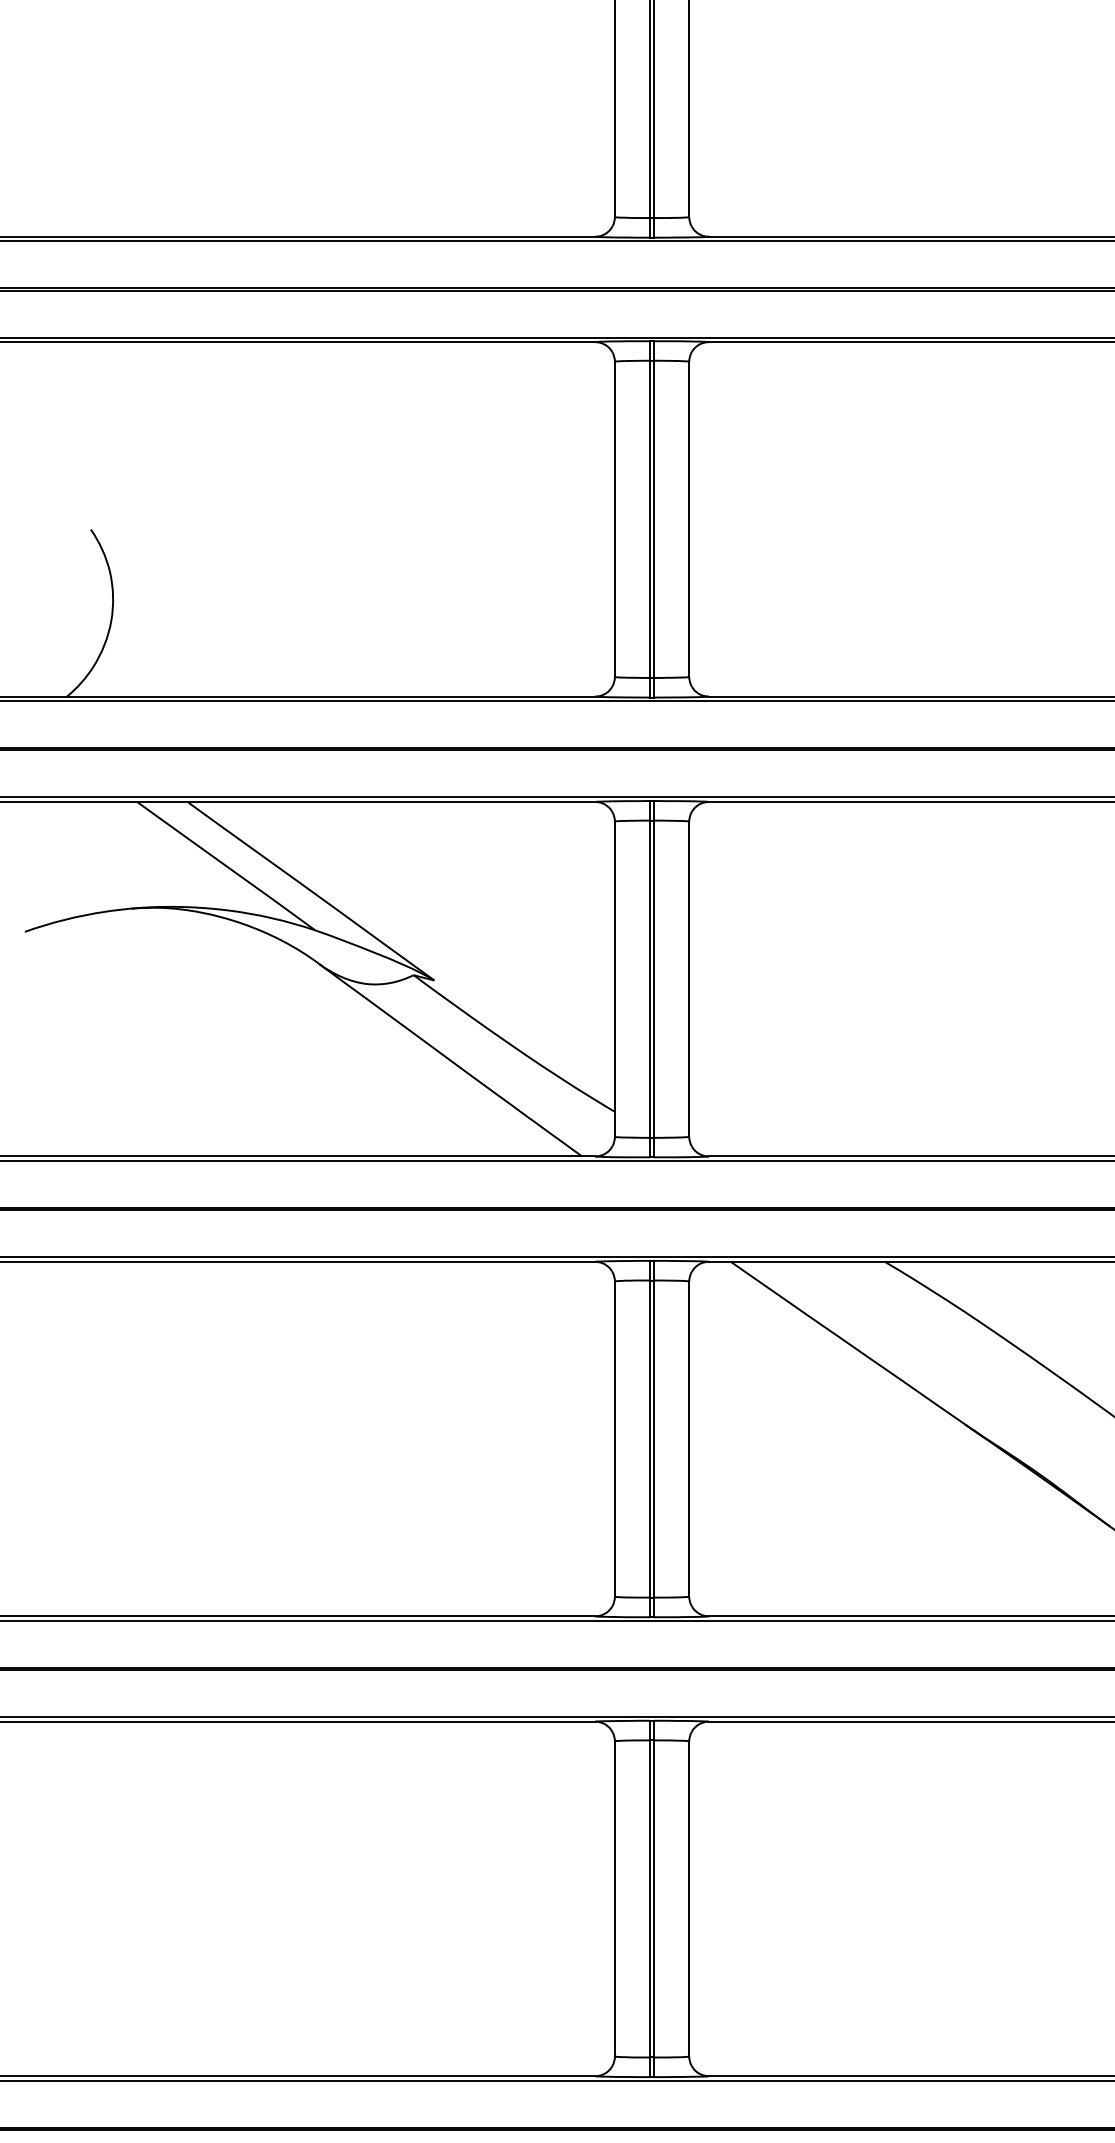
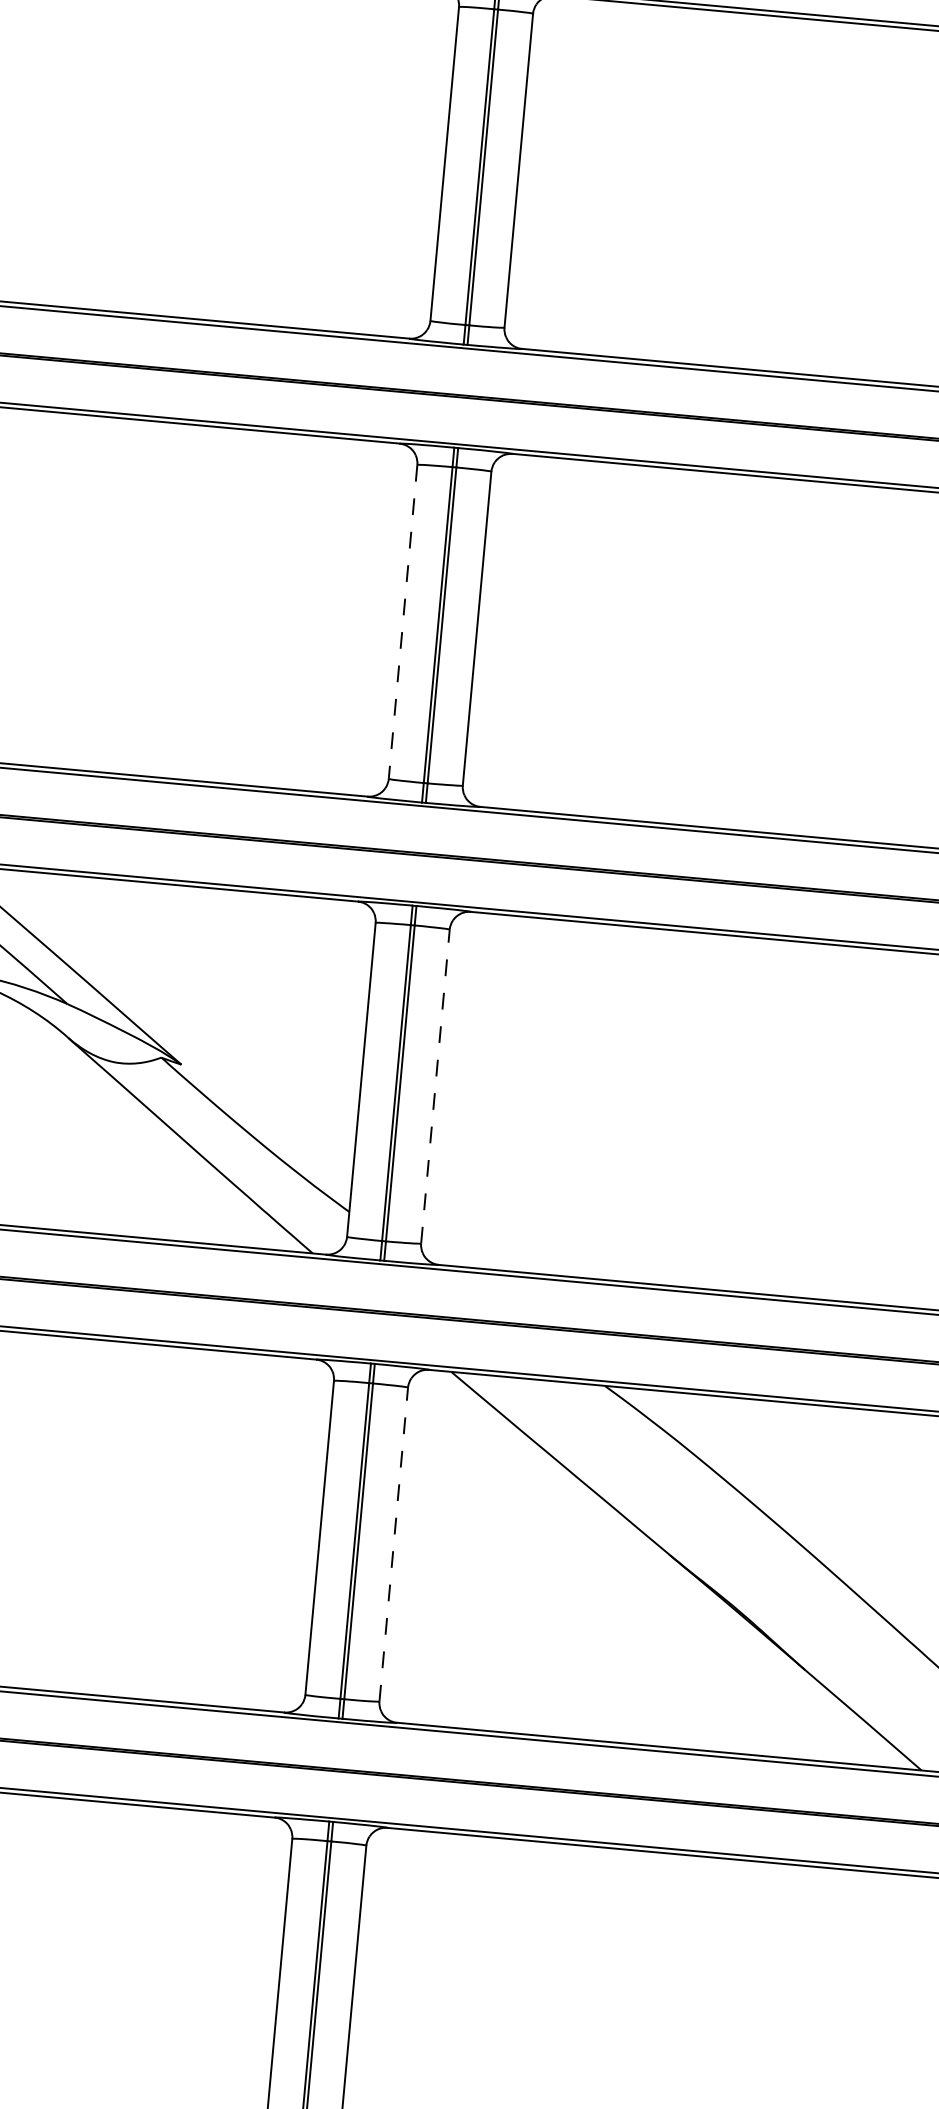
line: (614, 519) -> (402, 622), solid -> dashed
line: (689, 979) -> (435, 1086), solid -> dashed
line: (689, 1439) -> (393, 1545), solid -> dashed

